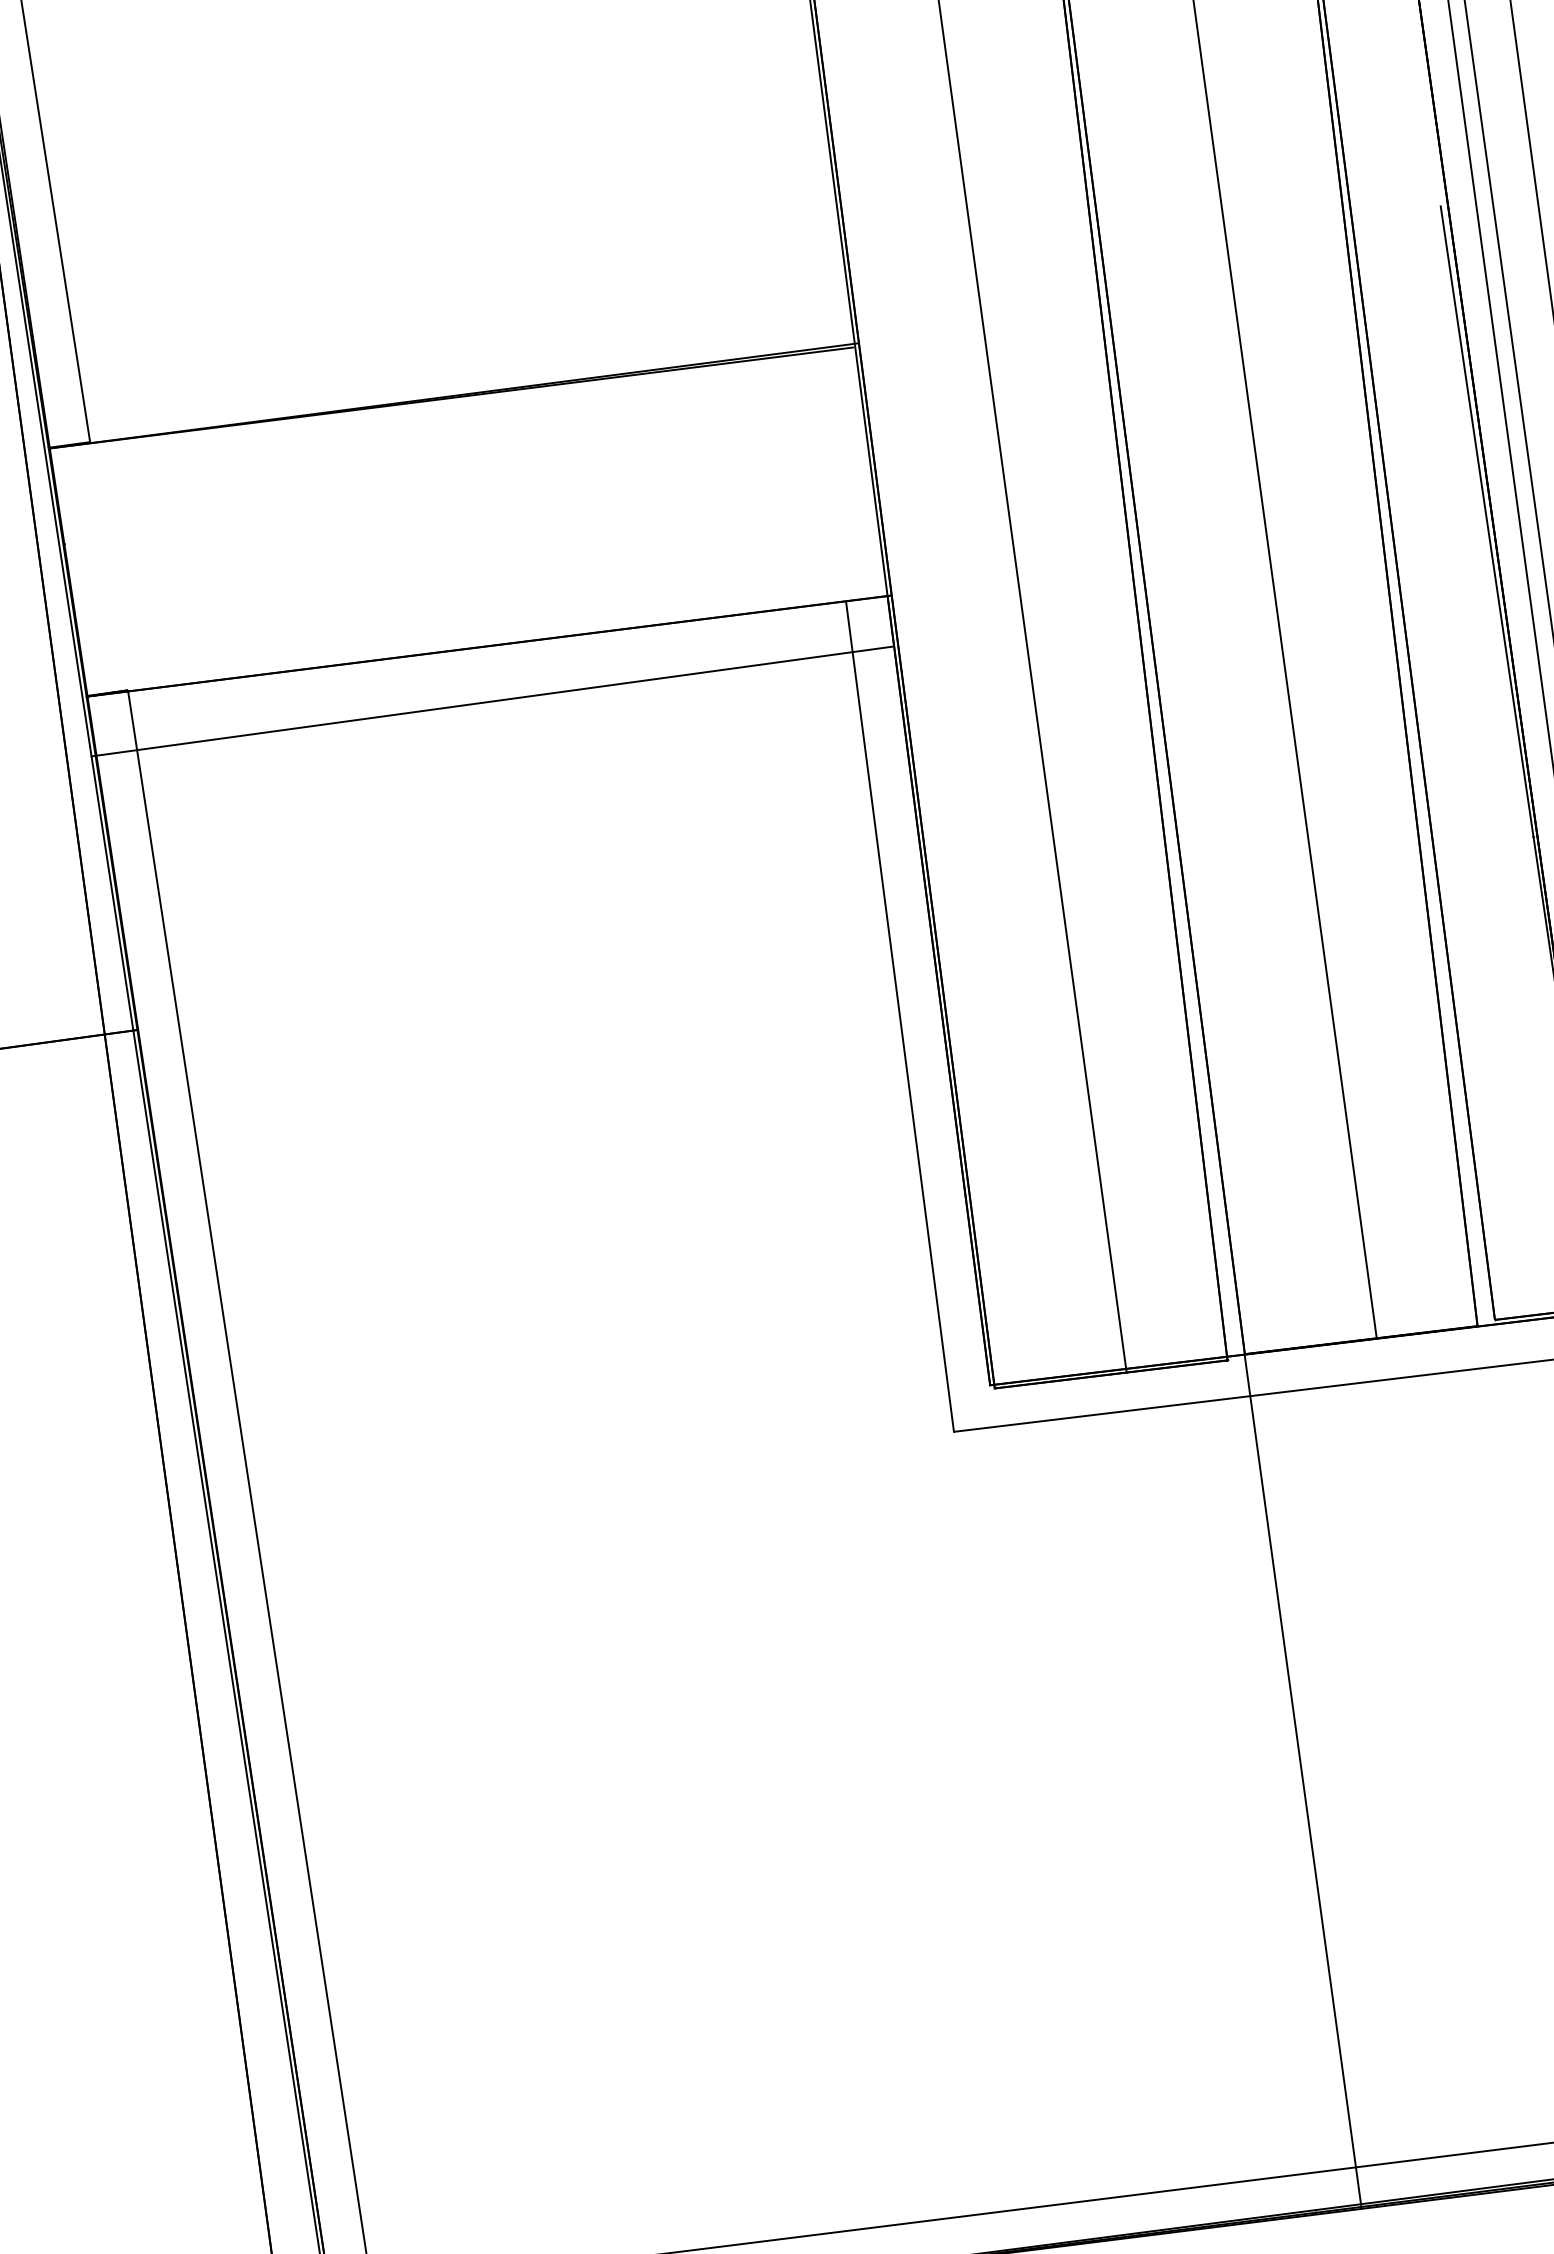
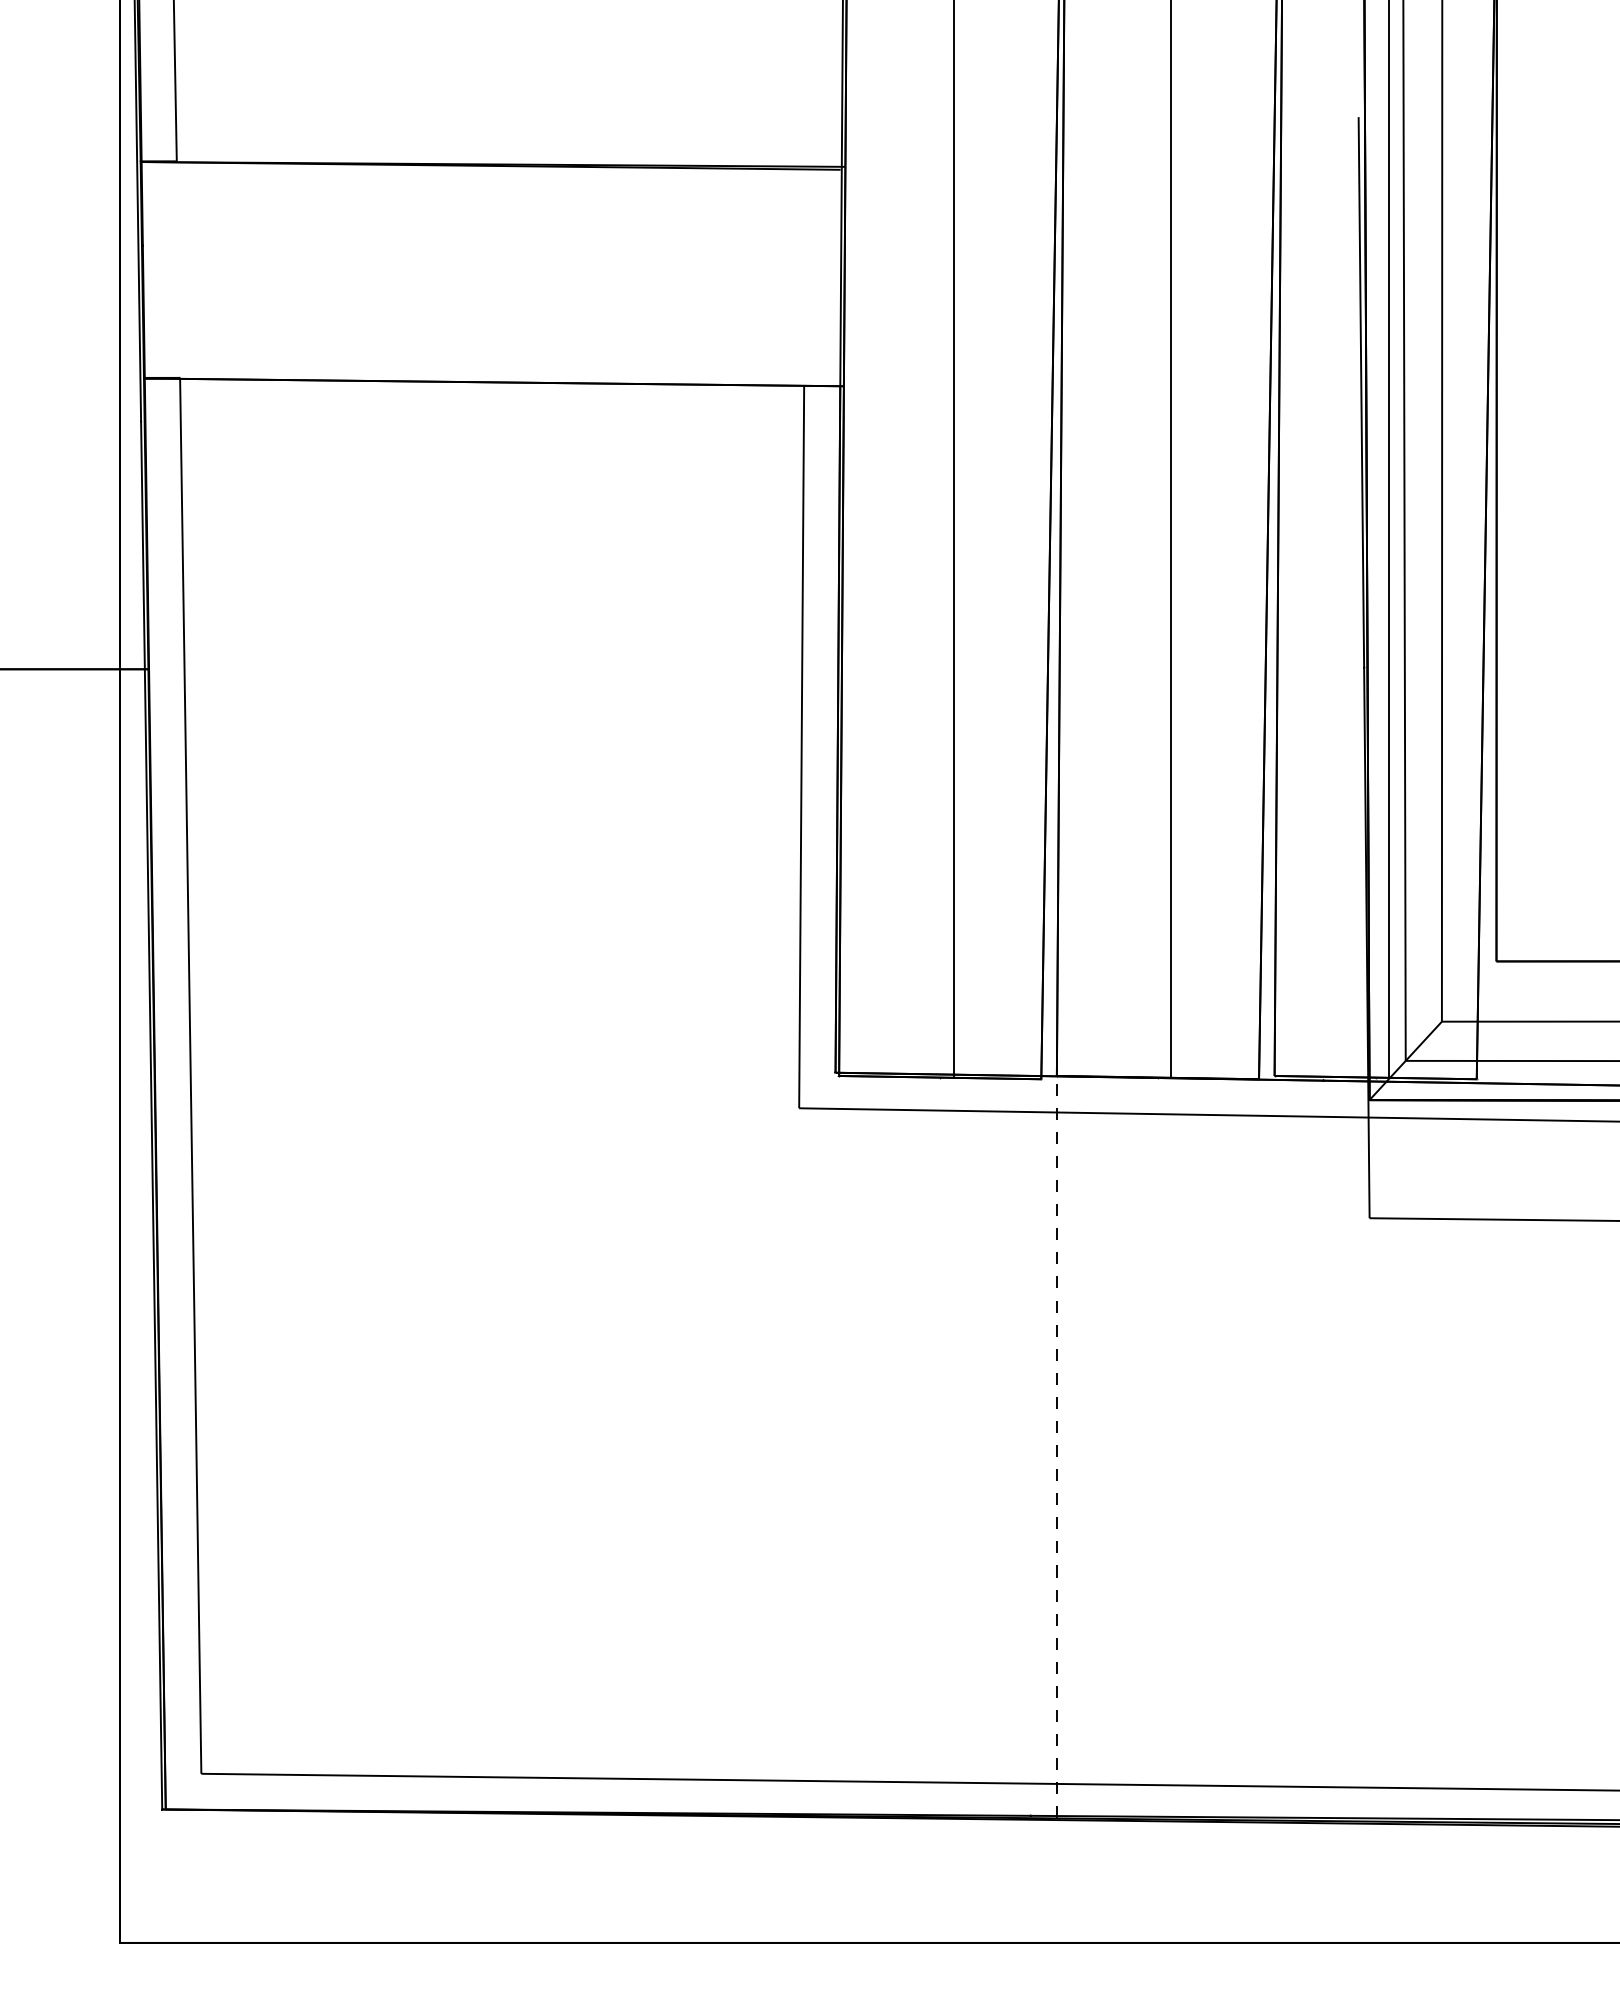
line: (492, 701) -> (490, 430), removed
line: (1302, 1779) -> (1056, 1446), solid -> dashed

